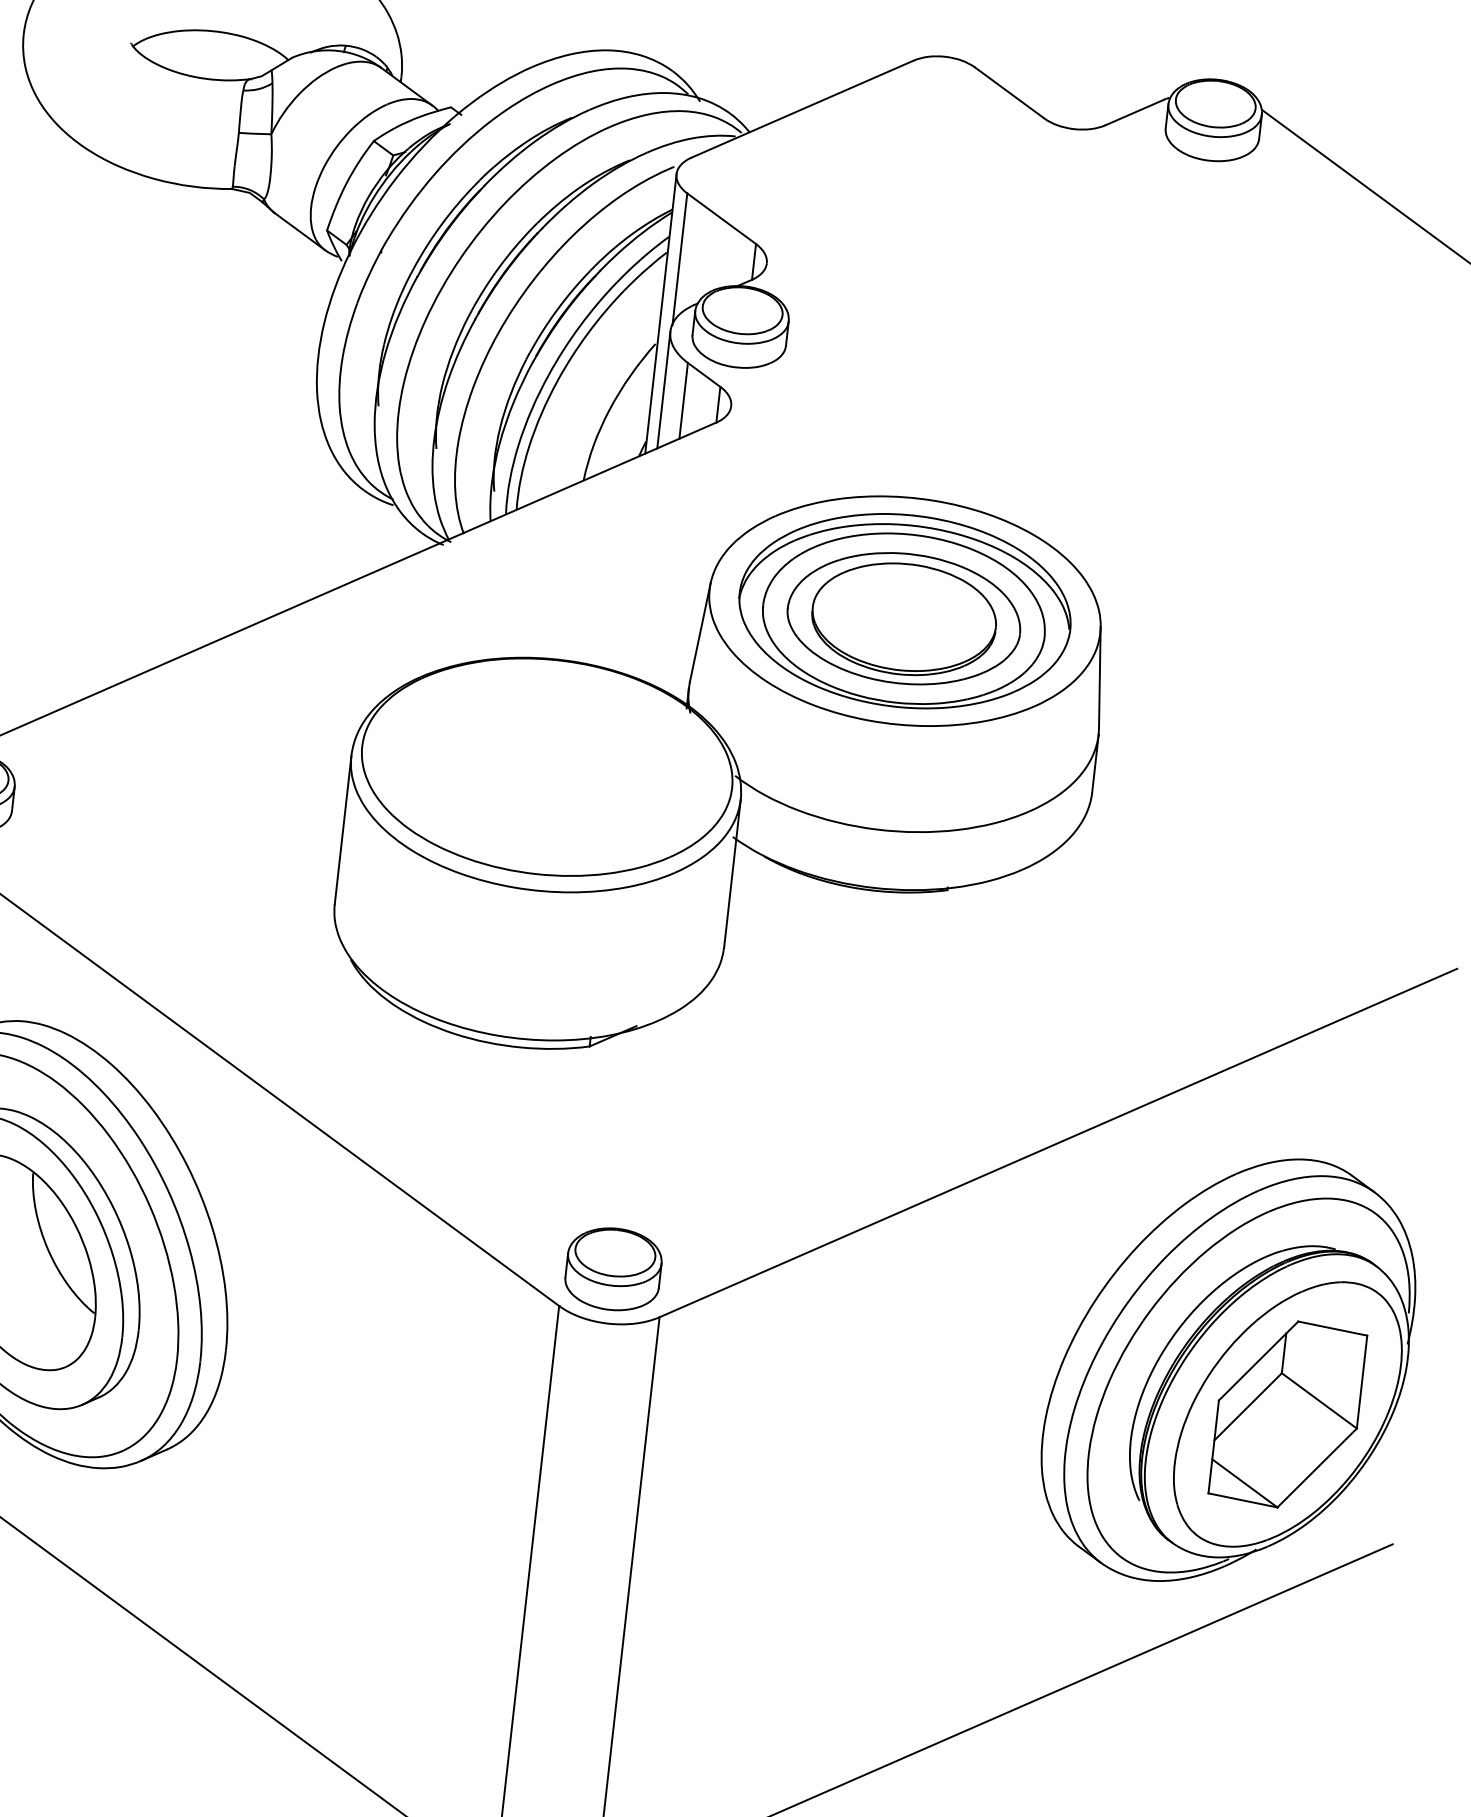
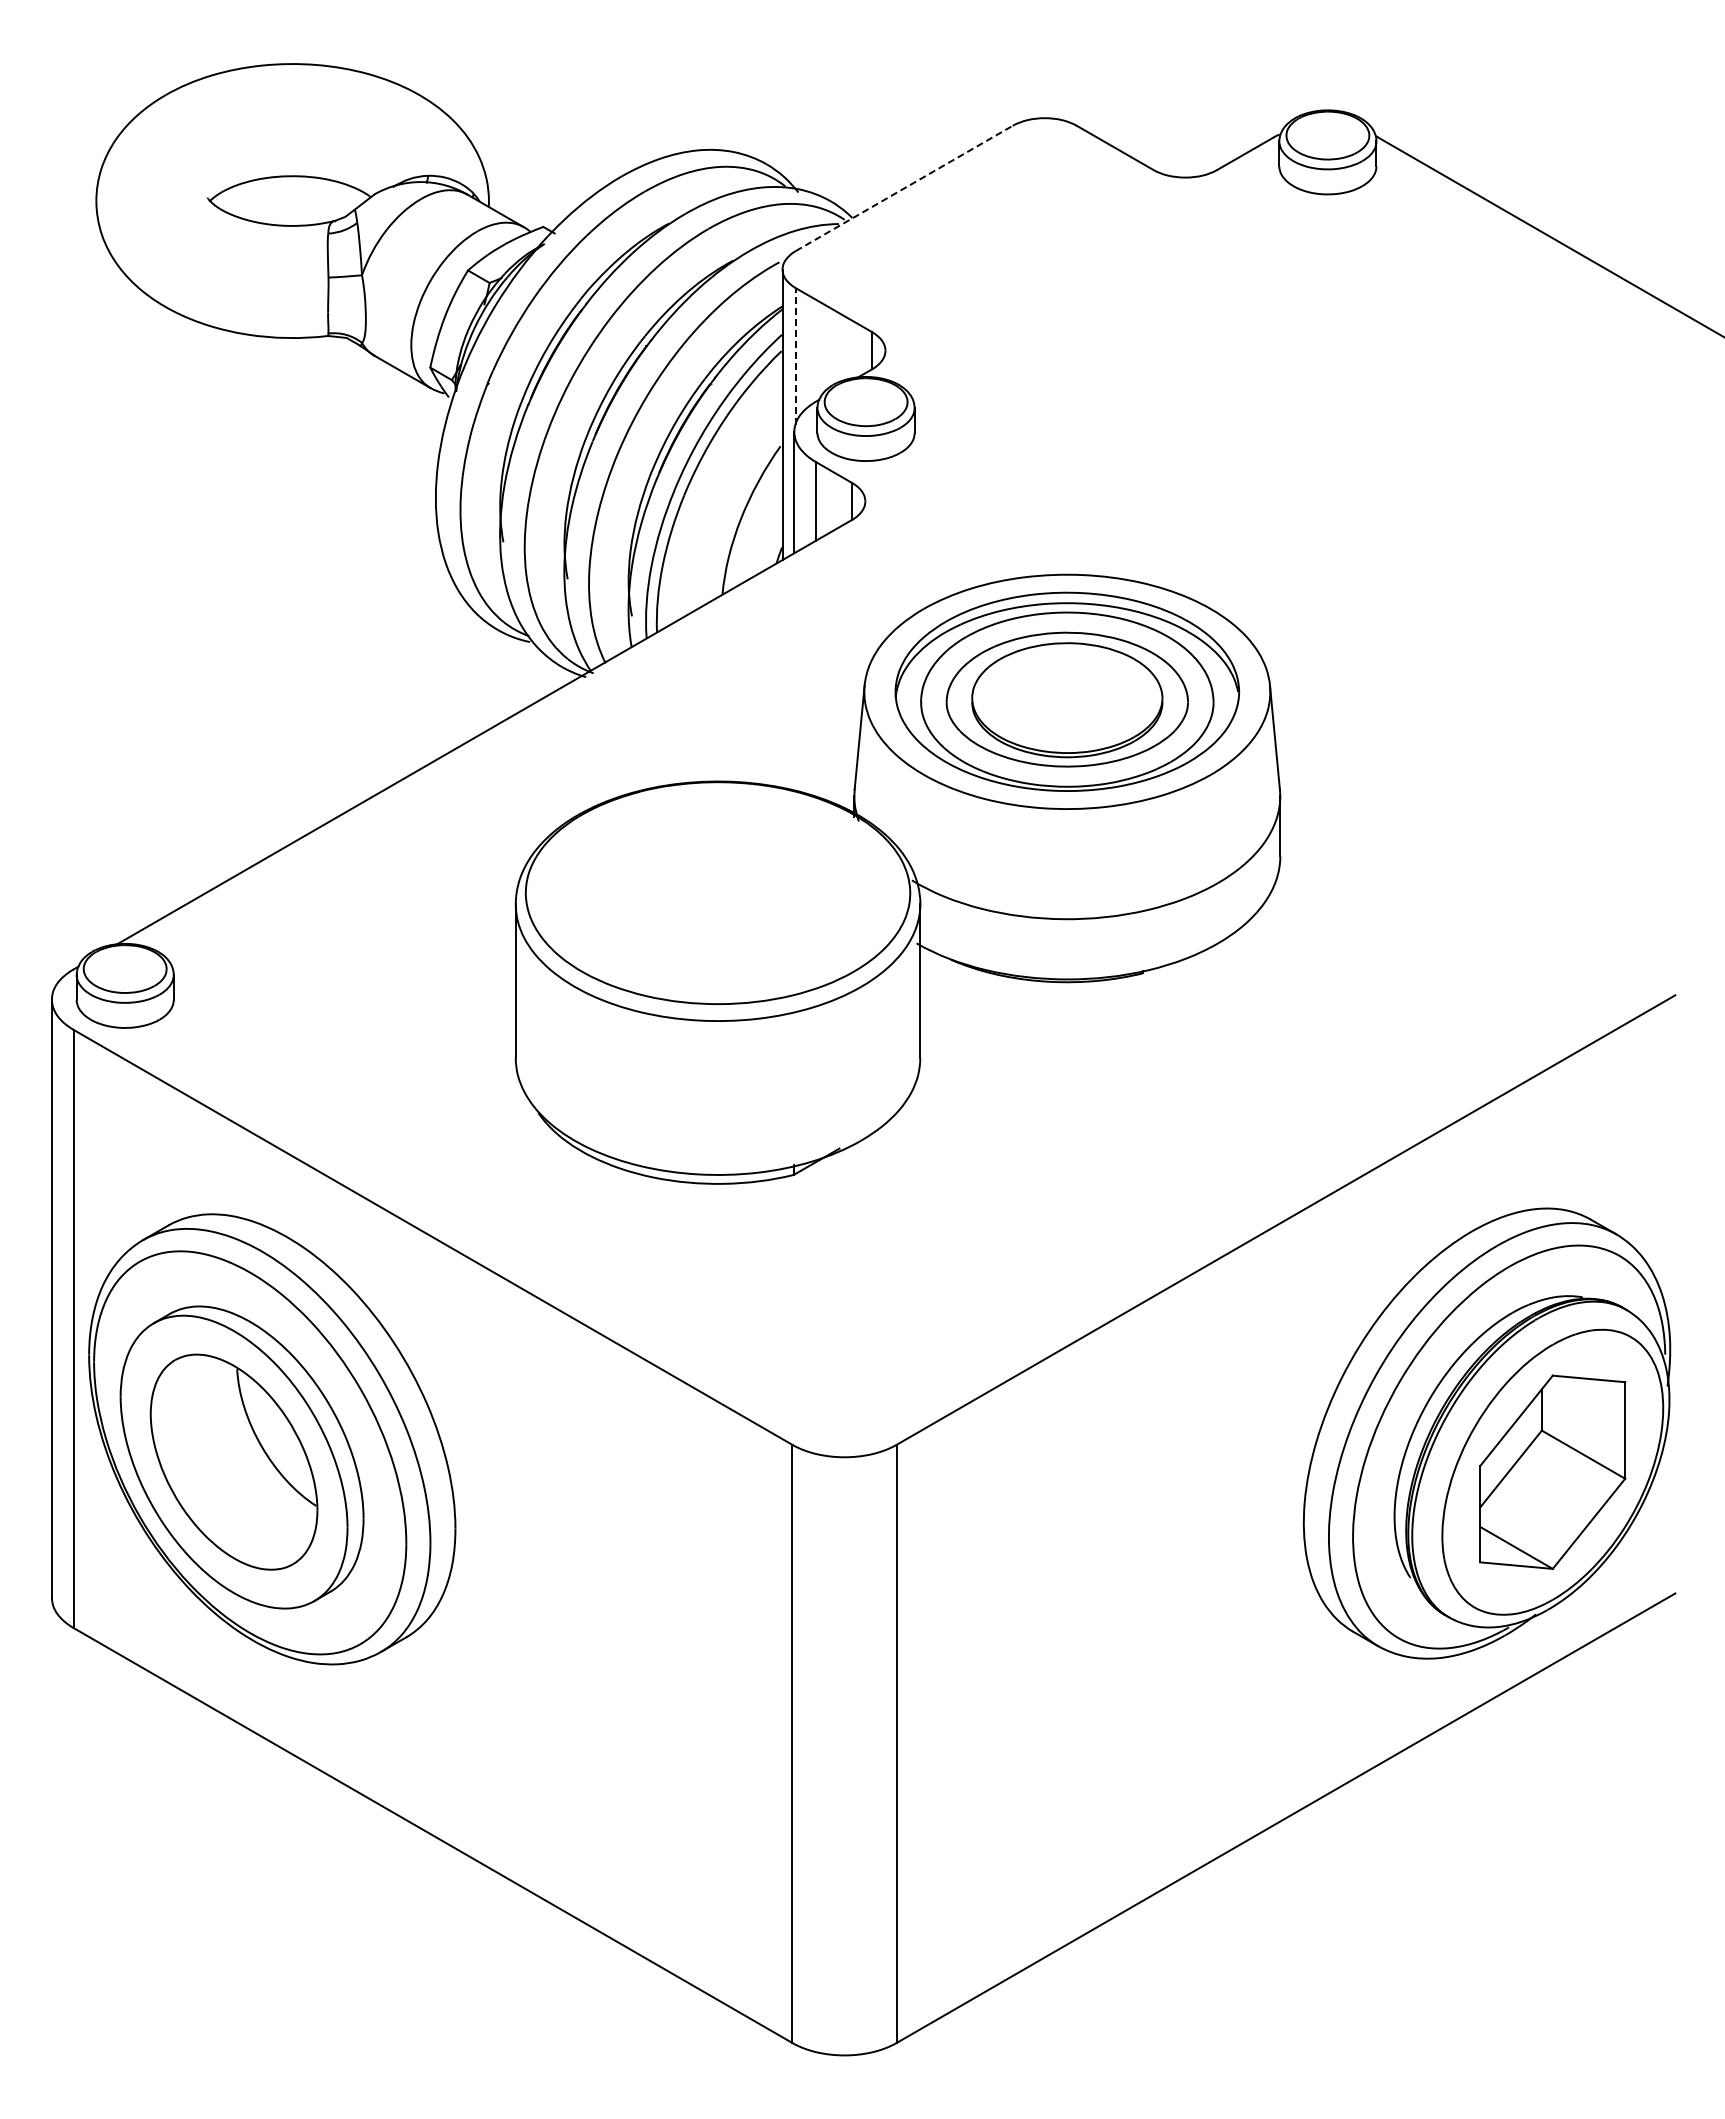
line: (802, 109) -> (904, 188), solid -> dashed
line: (679, 259) -> (795, 356), solid -> dashed
part: (613, 1268) -> (843, 1400), removed

